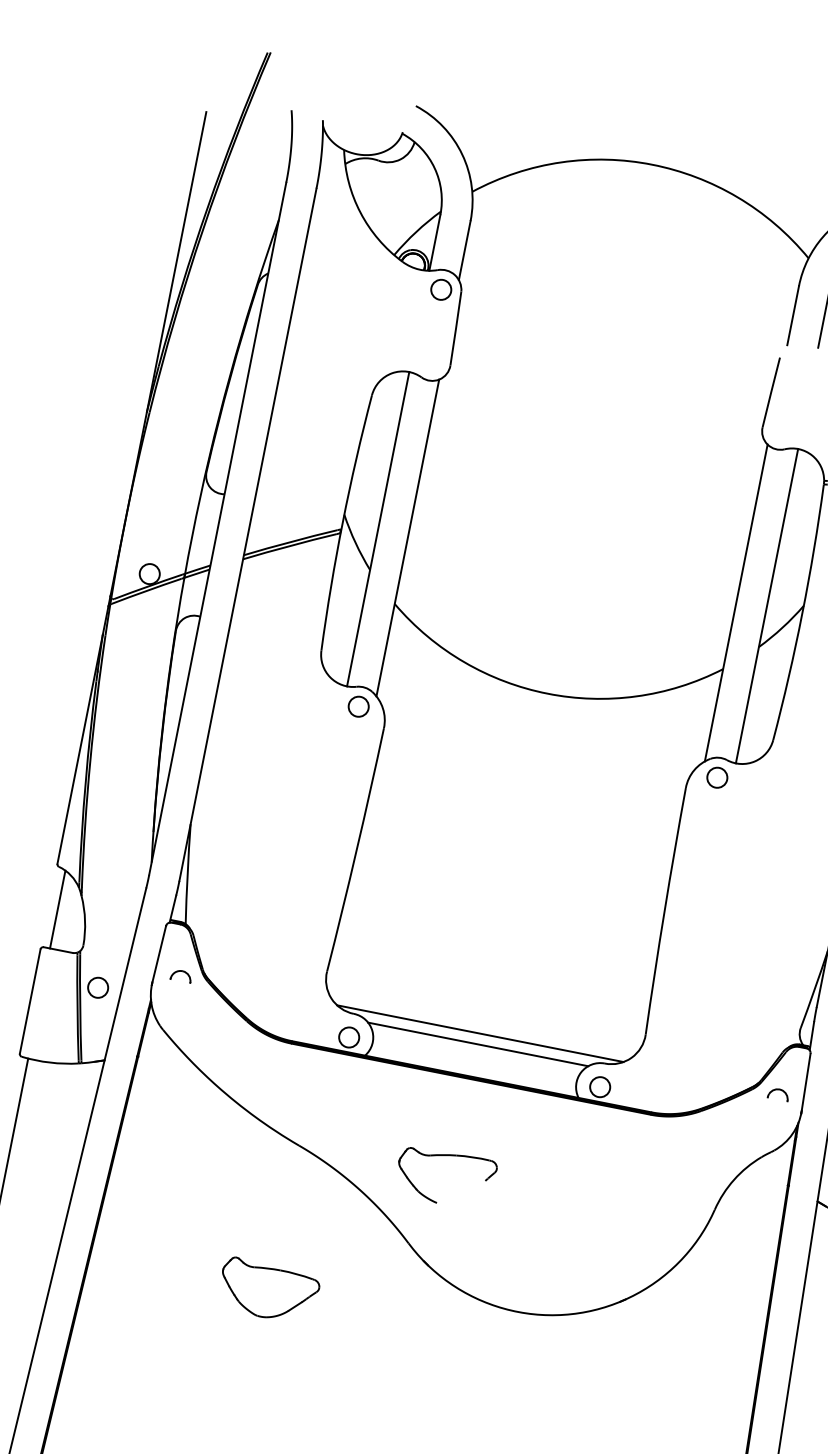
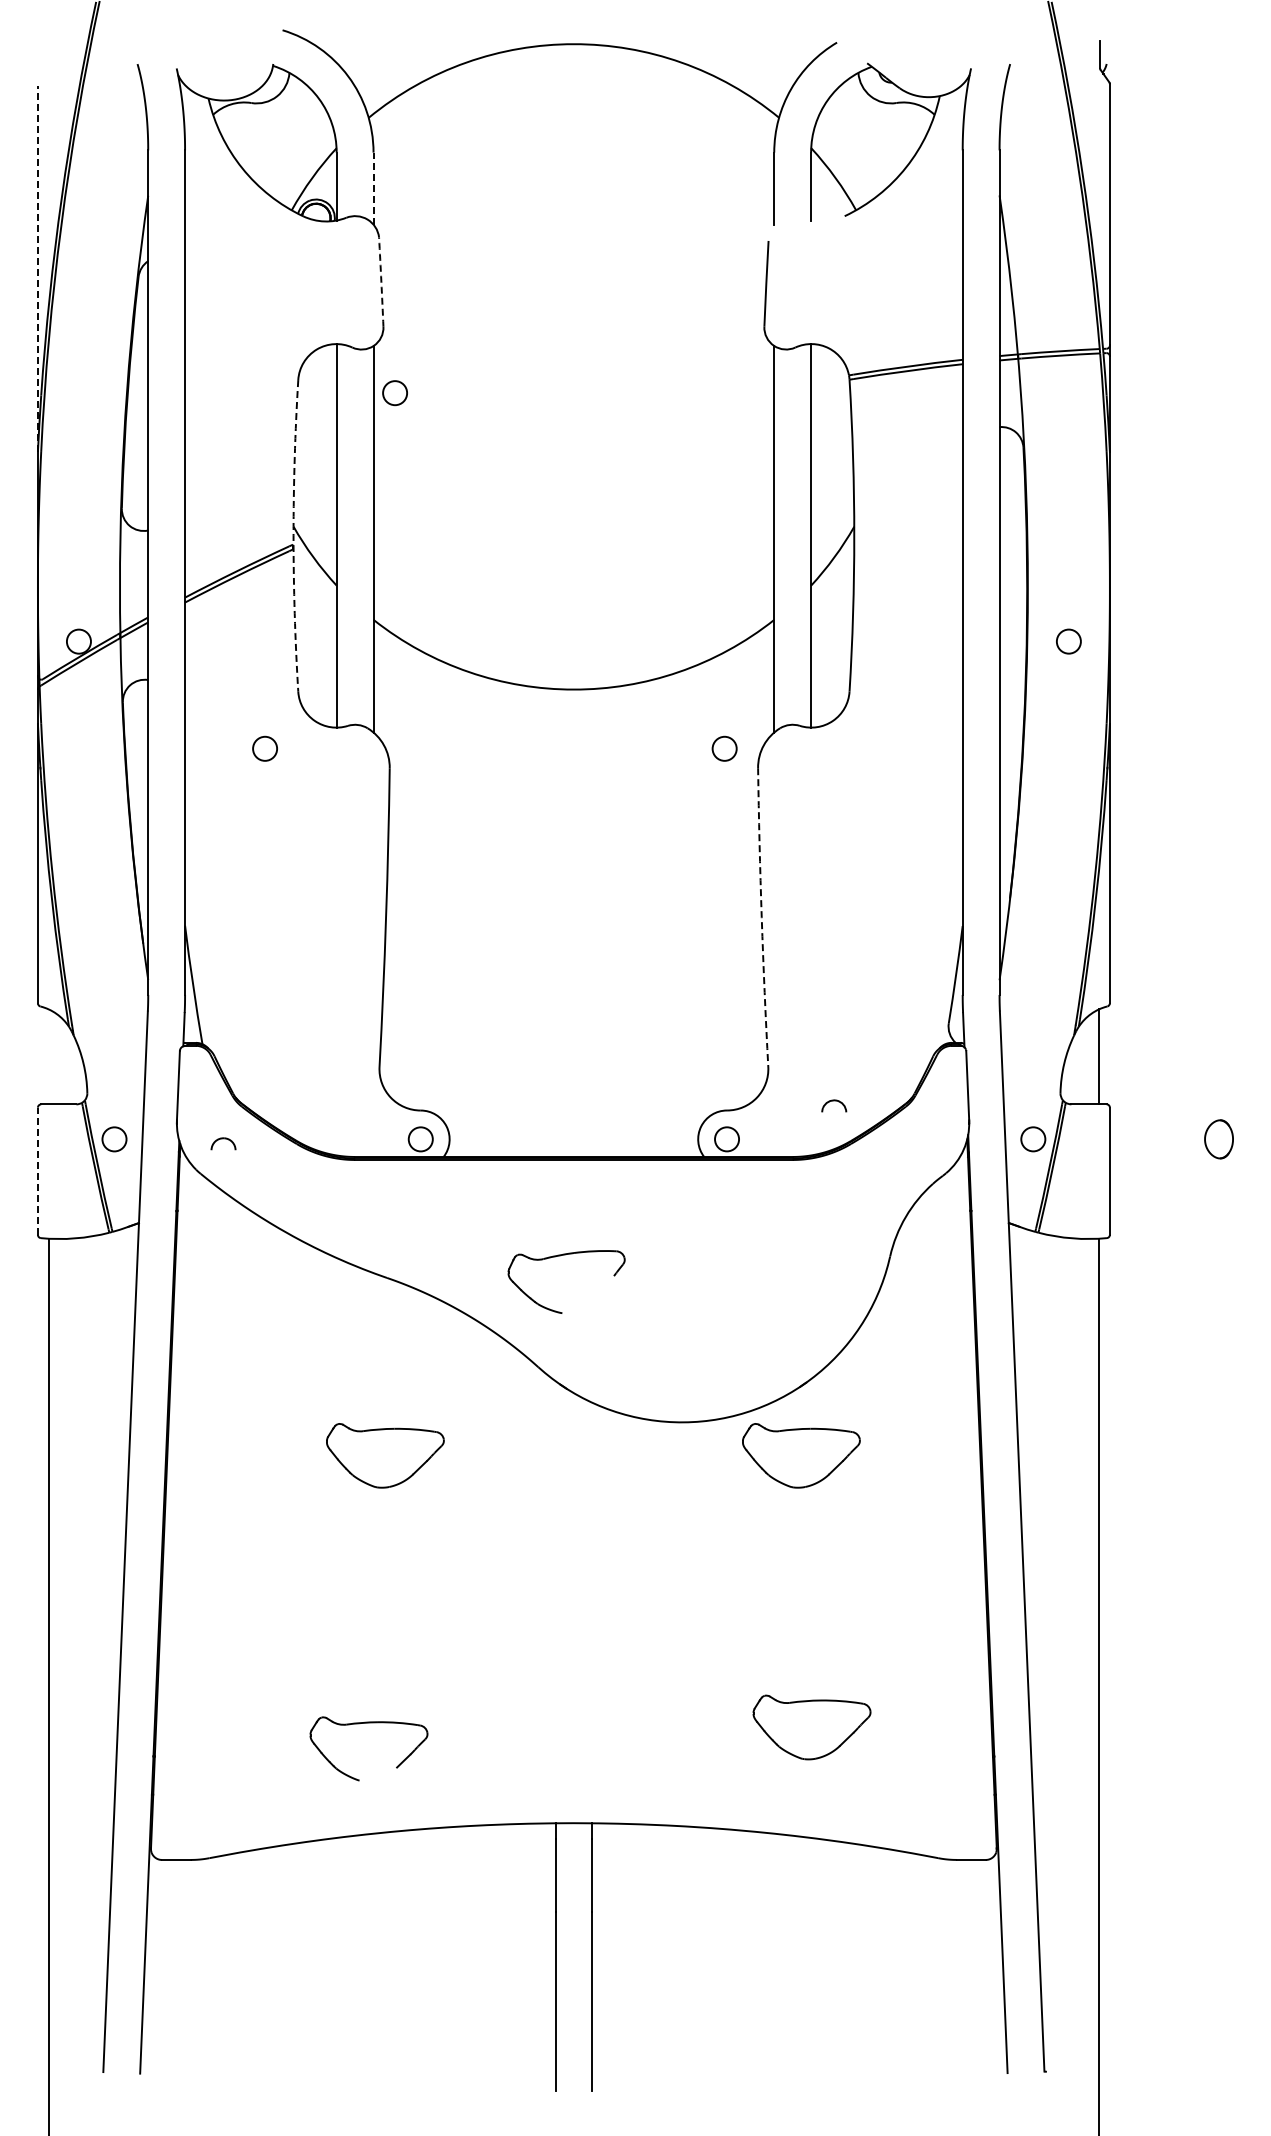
line: (464, 250) -> (373, 188), solid -> dashed
line: (176, 261) -> (37, 268), solid -> dashed
circle: (440, 290) -> (394, 393), moved
arc: (456, 328) -> (381, 282), solid -> dashed
arc: (342, 521) -> (293, 535), solid -> dashed
circle: (358, 706) -> (264, 748), moved
circle: (717, 777) -> (724, 748), moved
line: (57, 909) -> (48, 1056), removed
arc: (664, 910) -> (761, 917), solid -> dashed
part: (181, 975) -> (223, 1143), moved
line: (29, 1001) -> (37, 1171), solid -> dashed
line: (479, 1033) -> (573, 1104), removed
line: (477, 1044) -> (573, 1117), removed
part: (778, 1093) -> (834, 1105), moved
part: (609, 1358) -> (801, 1455), added

